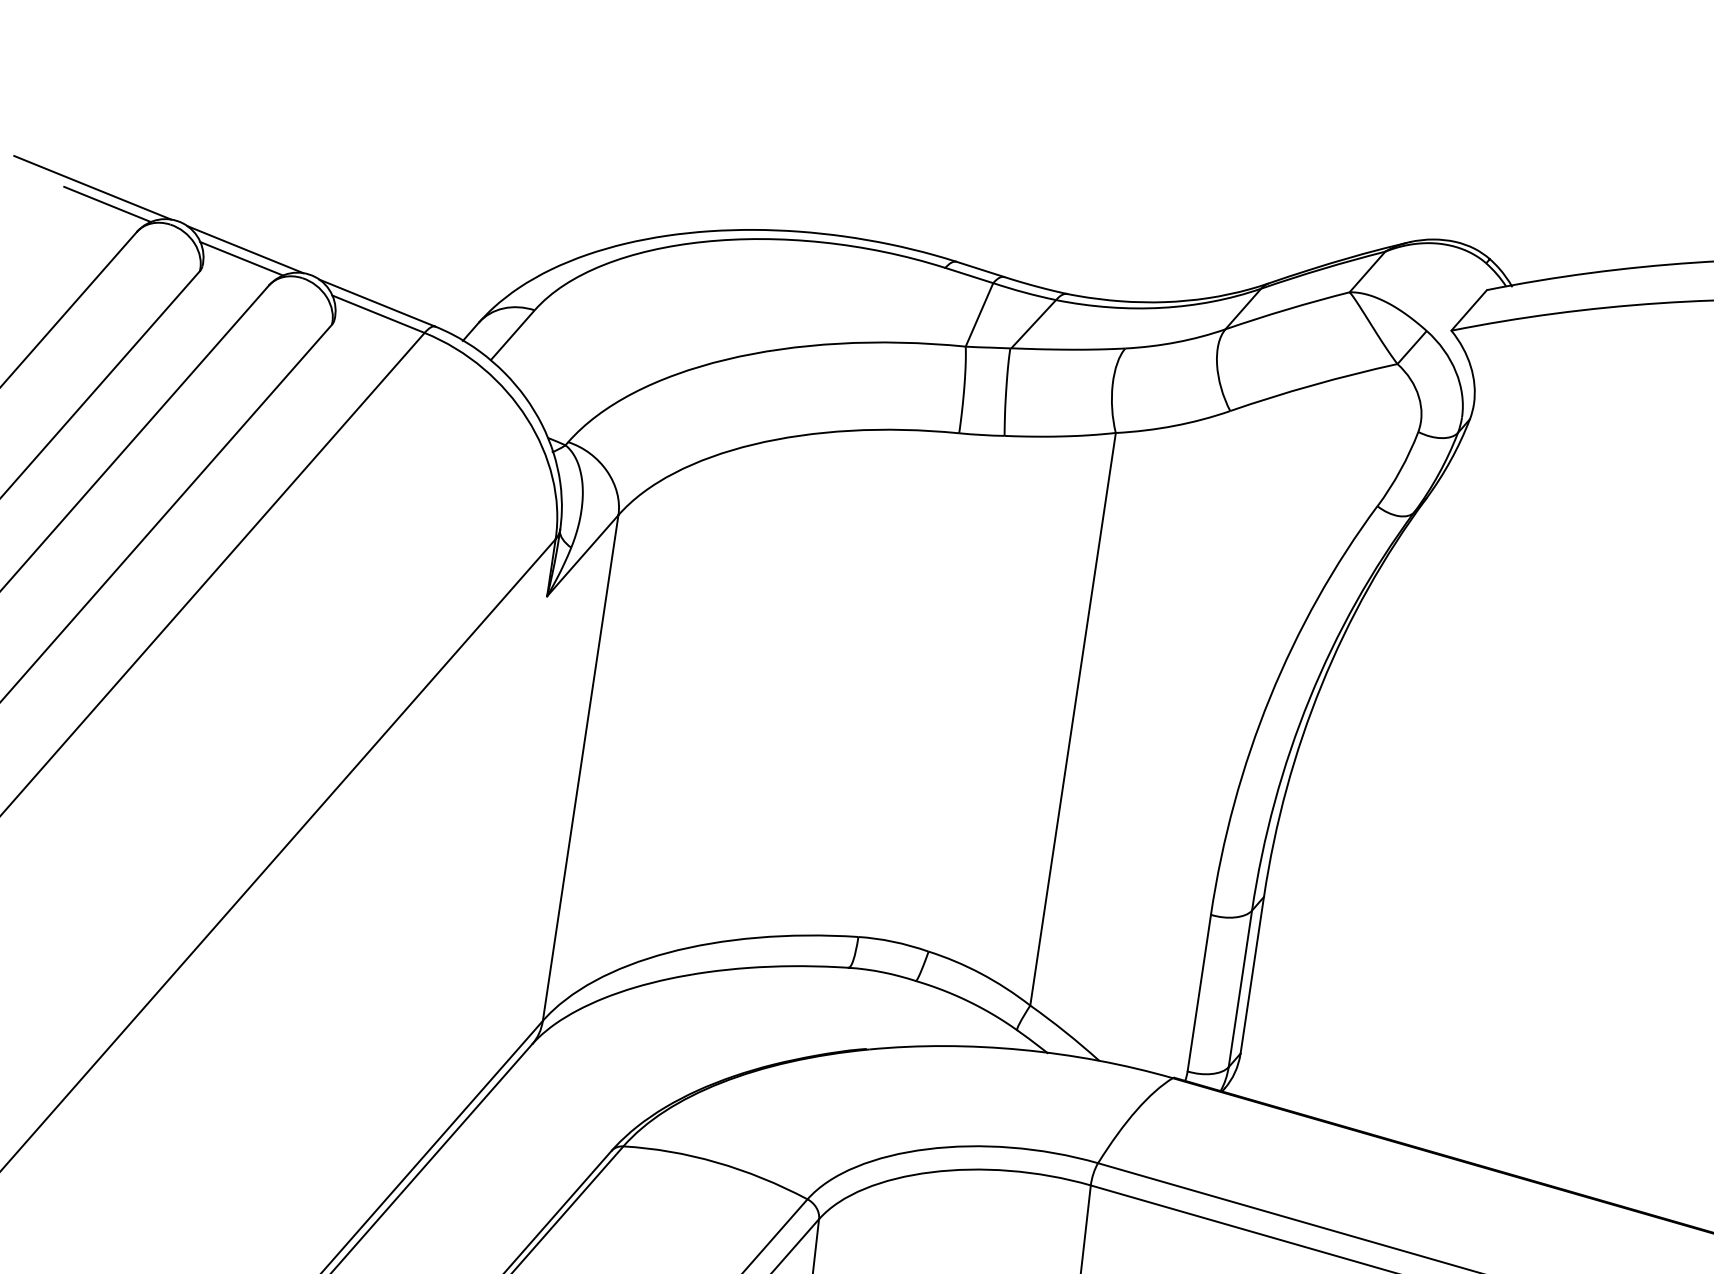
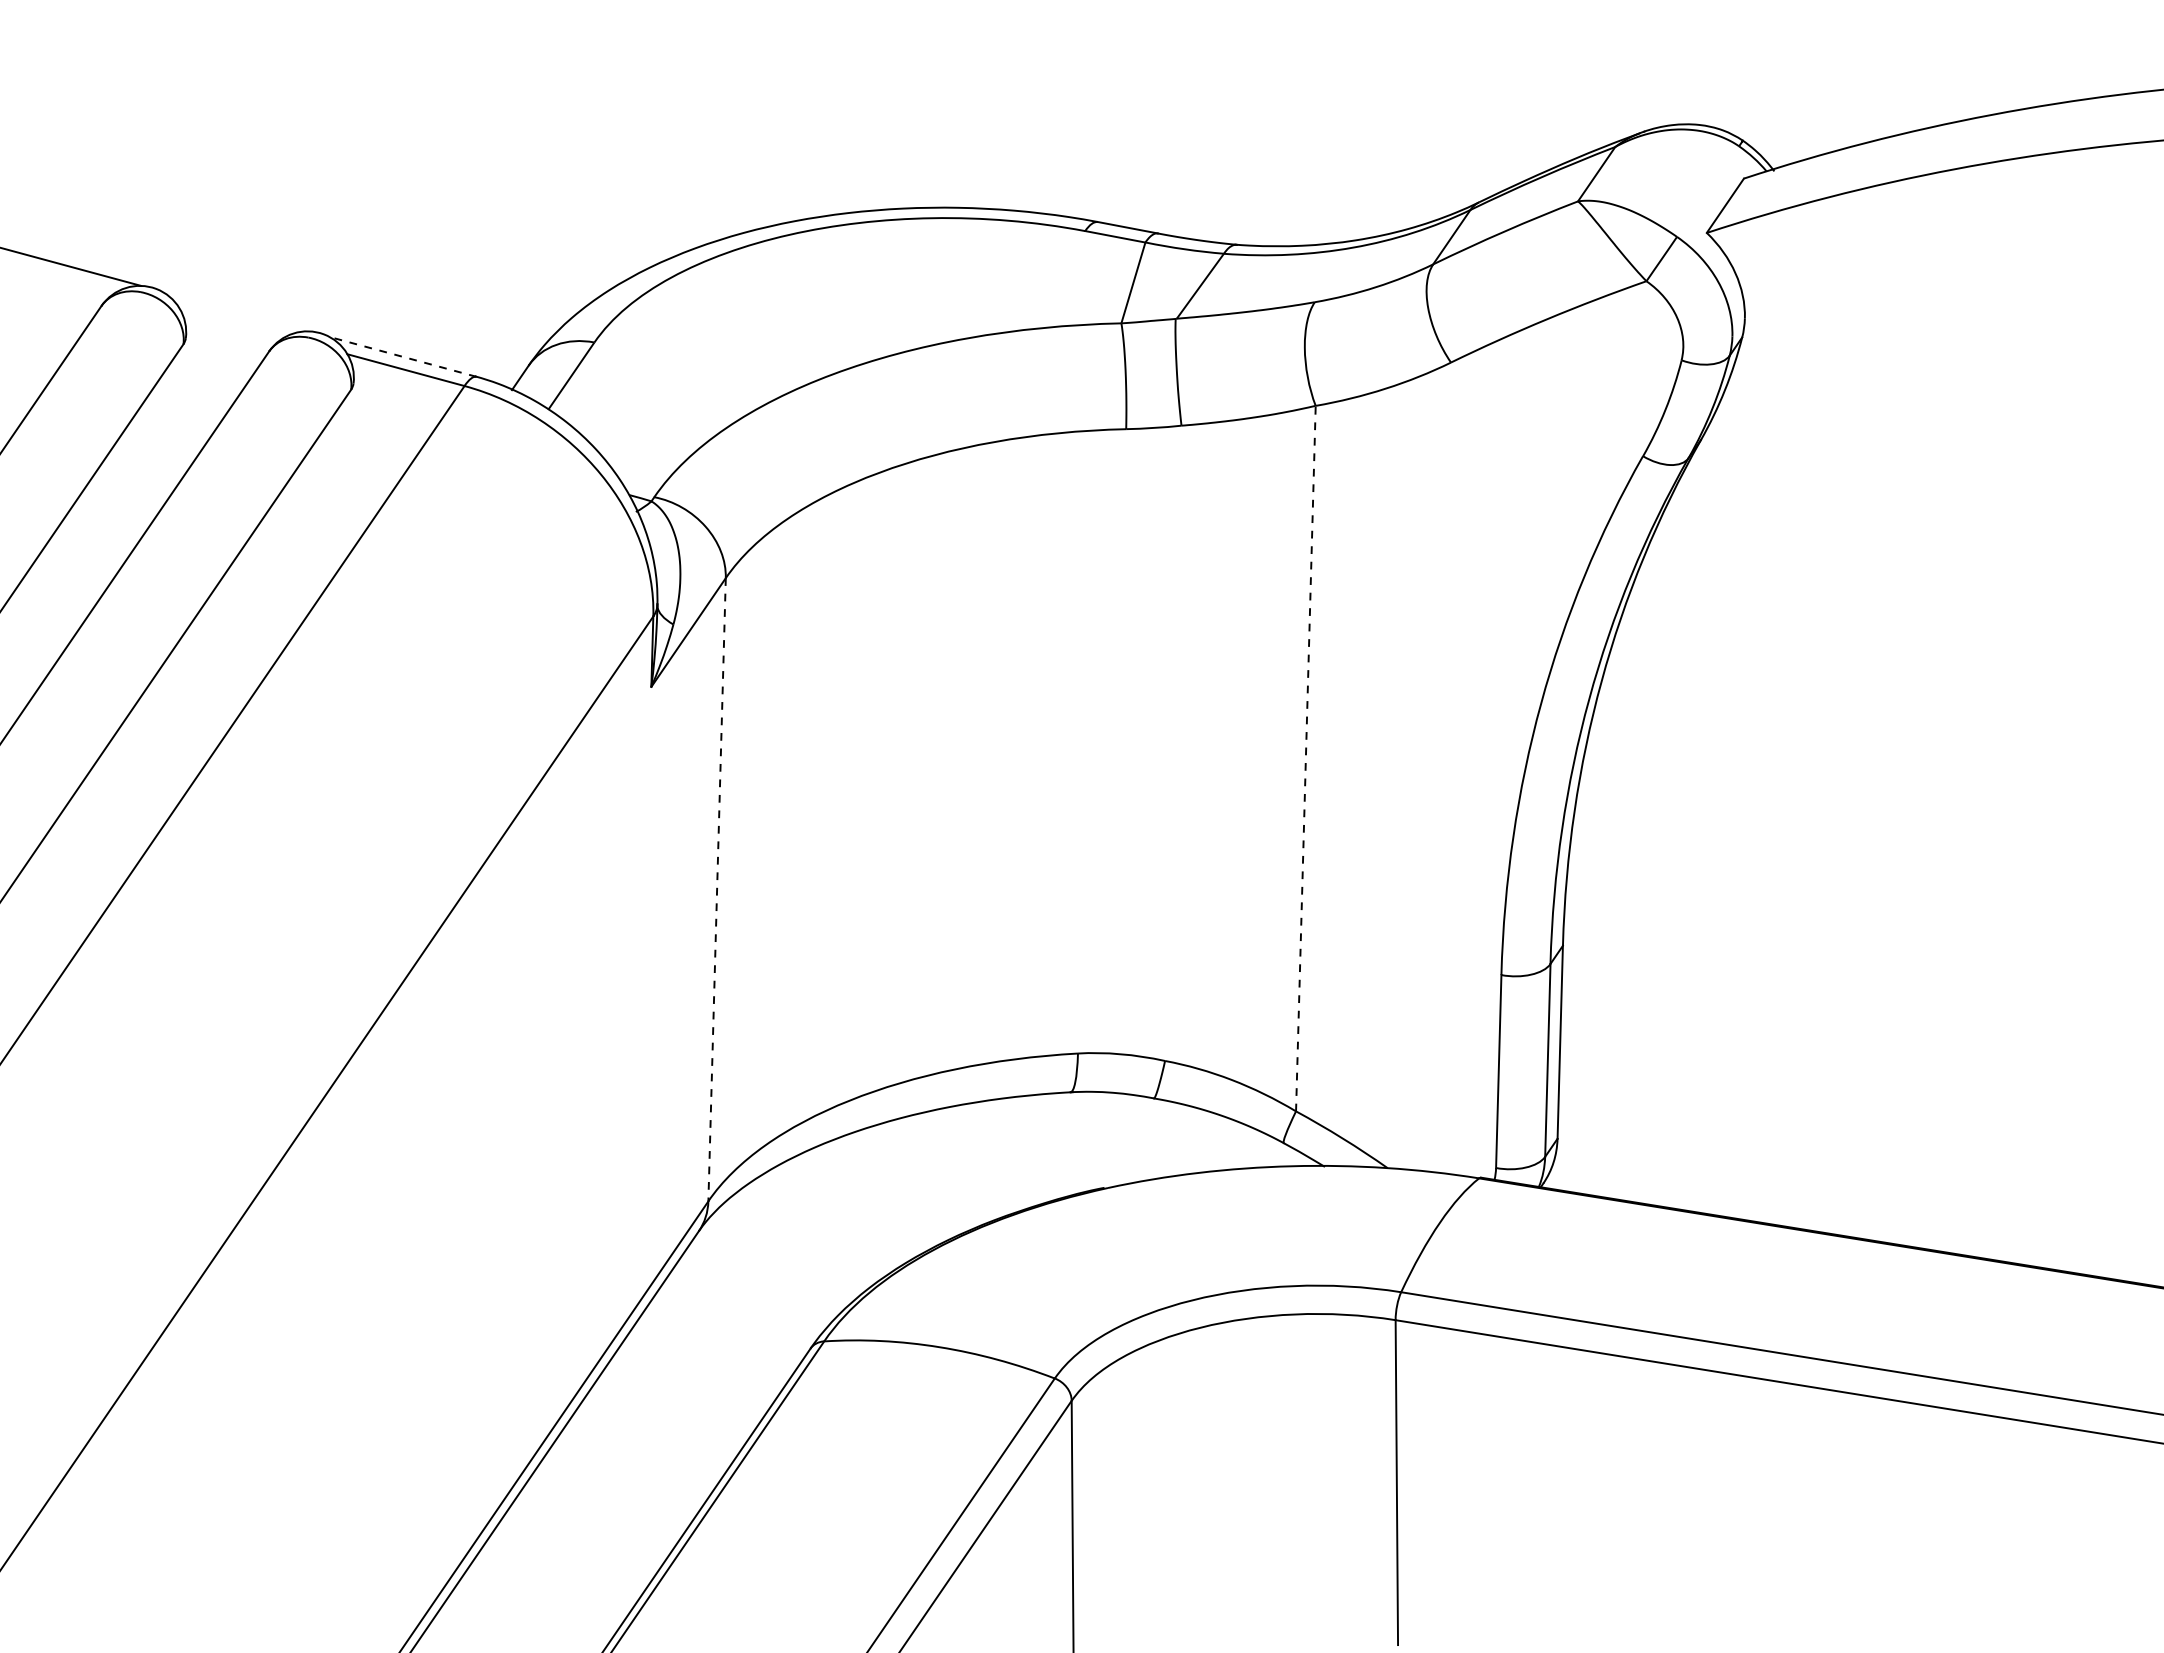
line: (107, 204) -> (61, 276), removed
line: (245, 249) -> (235, 311), removed
line: (241, 258) -> (231, 322), removed
line: (377, 302) -> (402, 356), solid -> dashed
line: (1072, 719) -> (1305, 758), solid -> dashed
line: (581, 767) -> (717, 889), solid -> dashed

